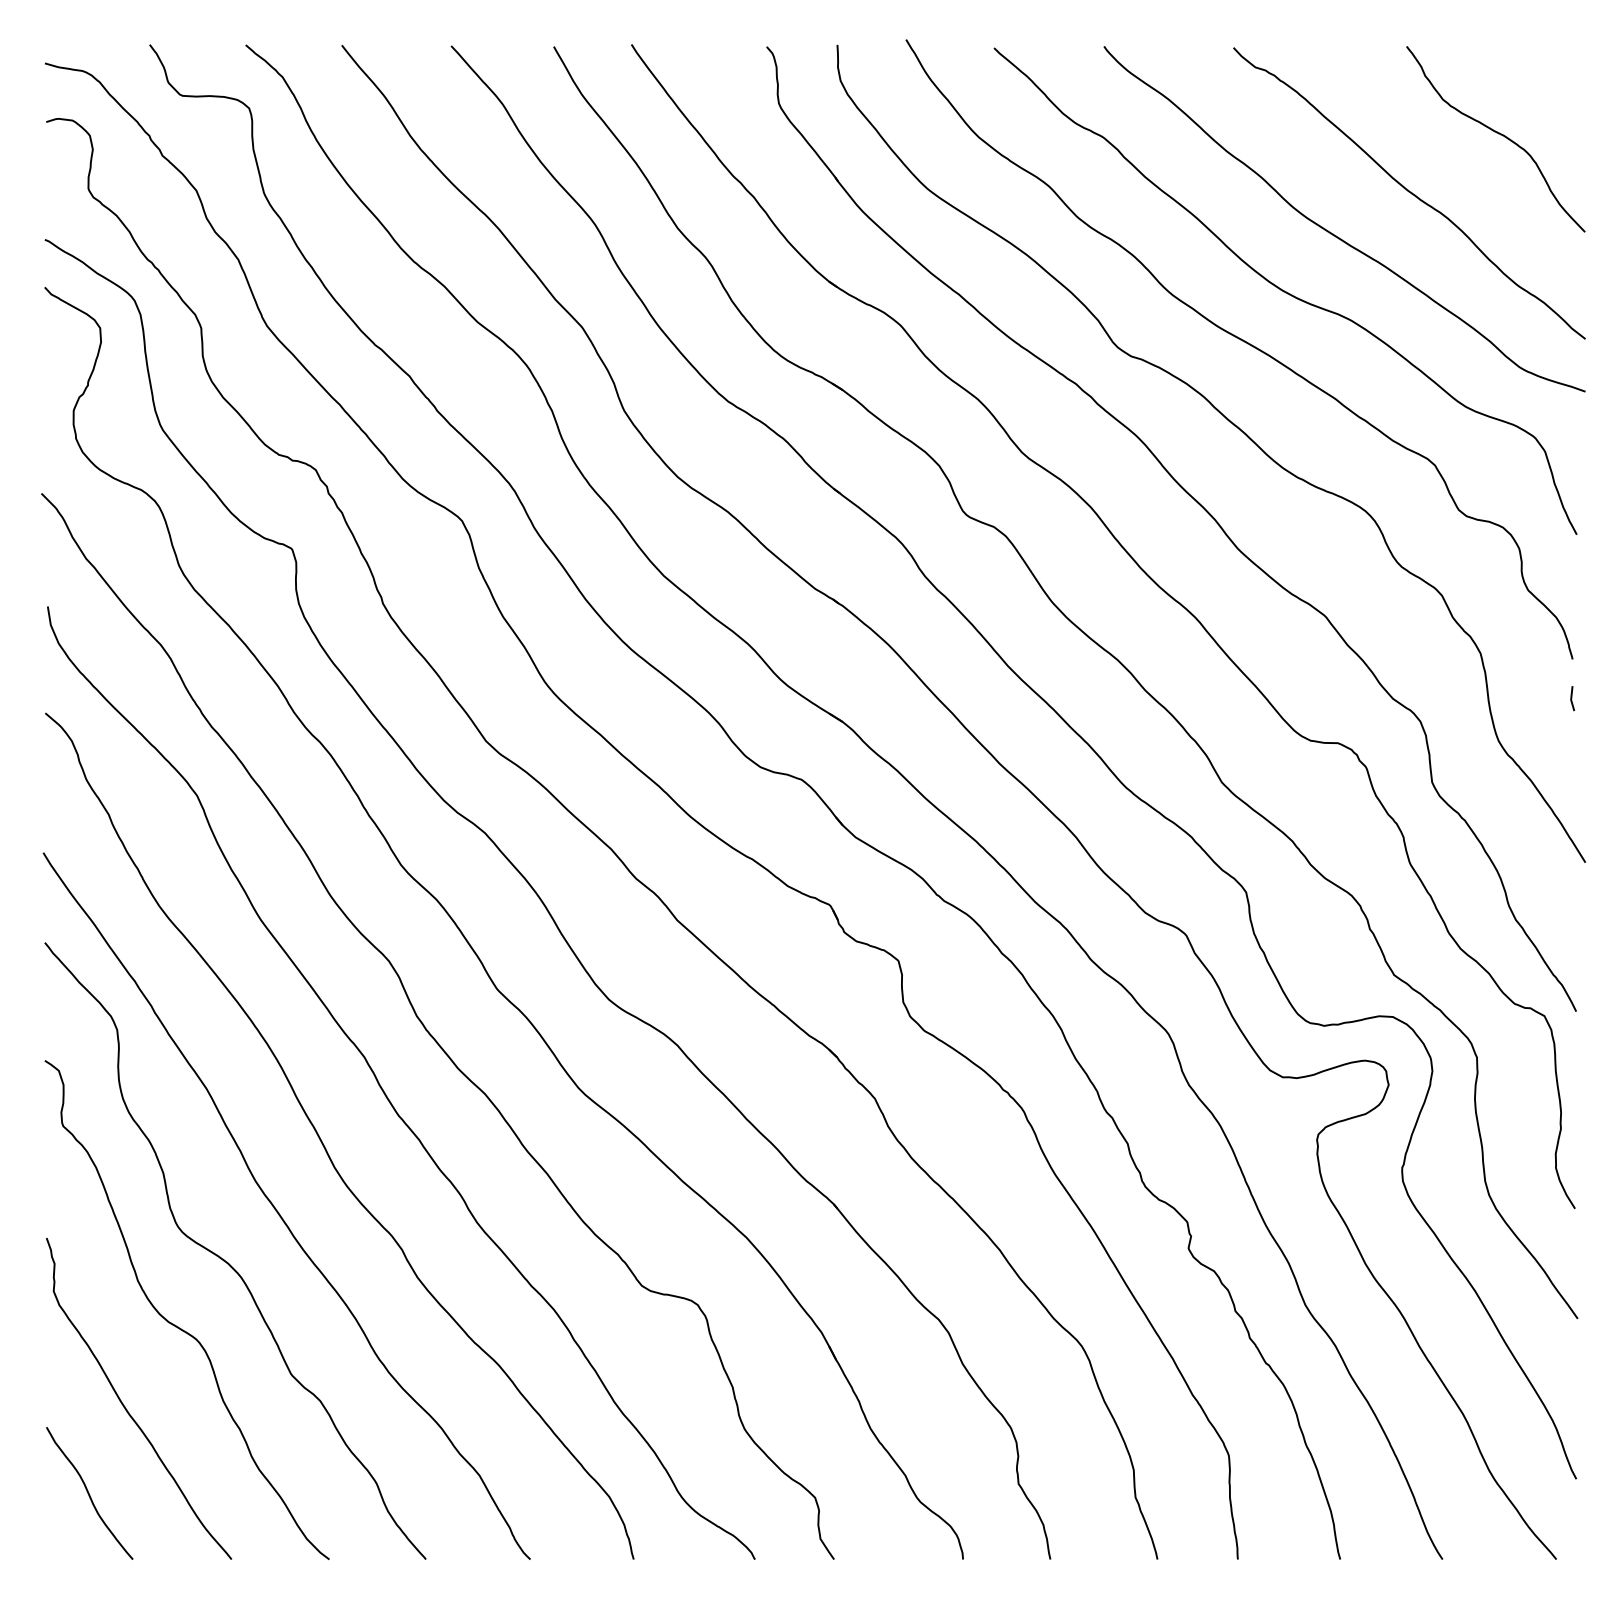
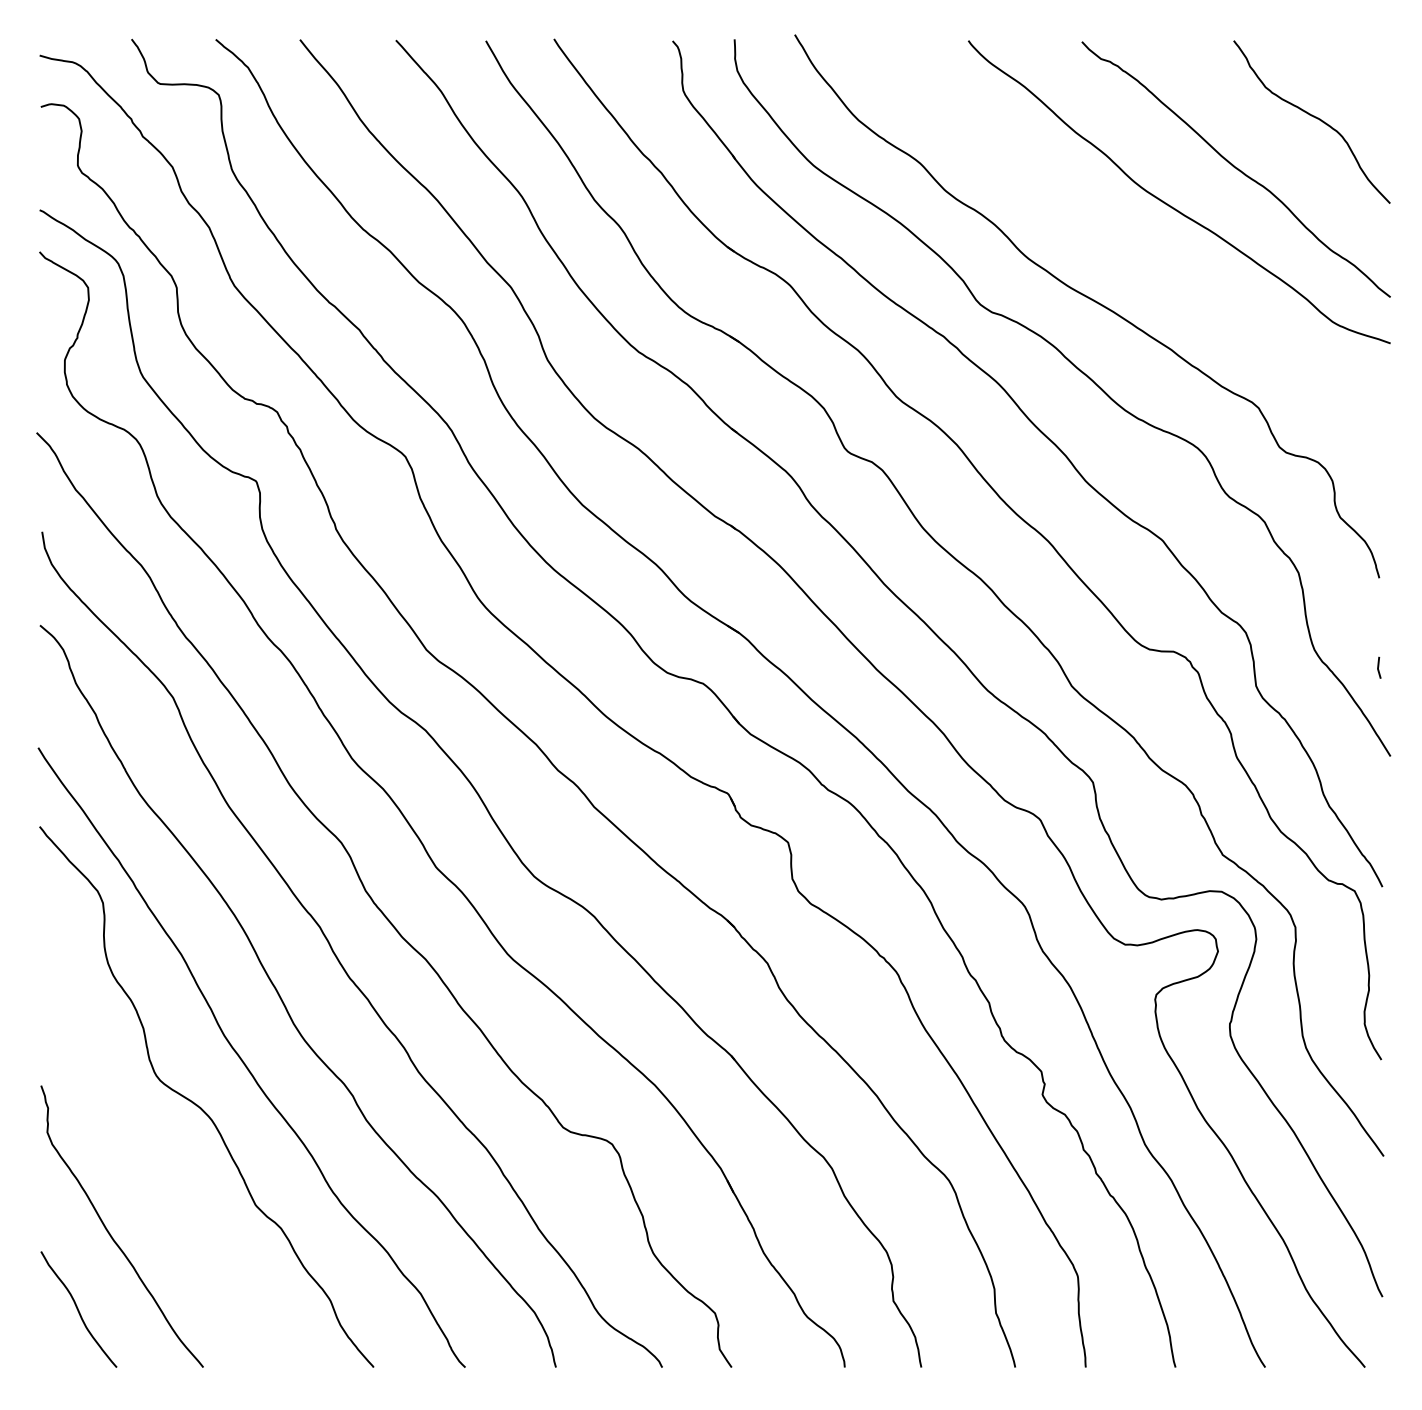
curve: (1284, 290) -> (1126, 254), removed
line: (1572, 698) -> (1379, 667), moved
curve: (175, 1324) -> (154, 1161), removed

